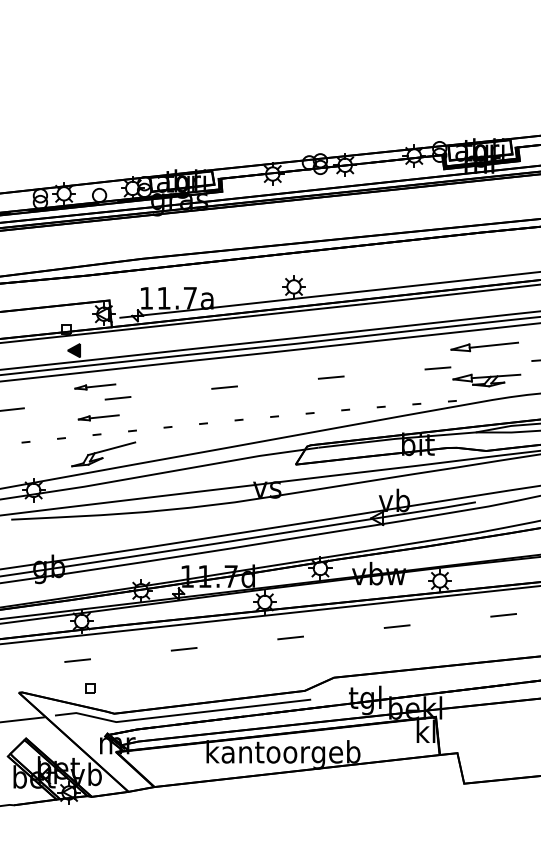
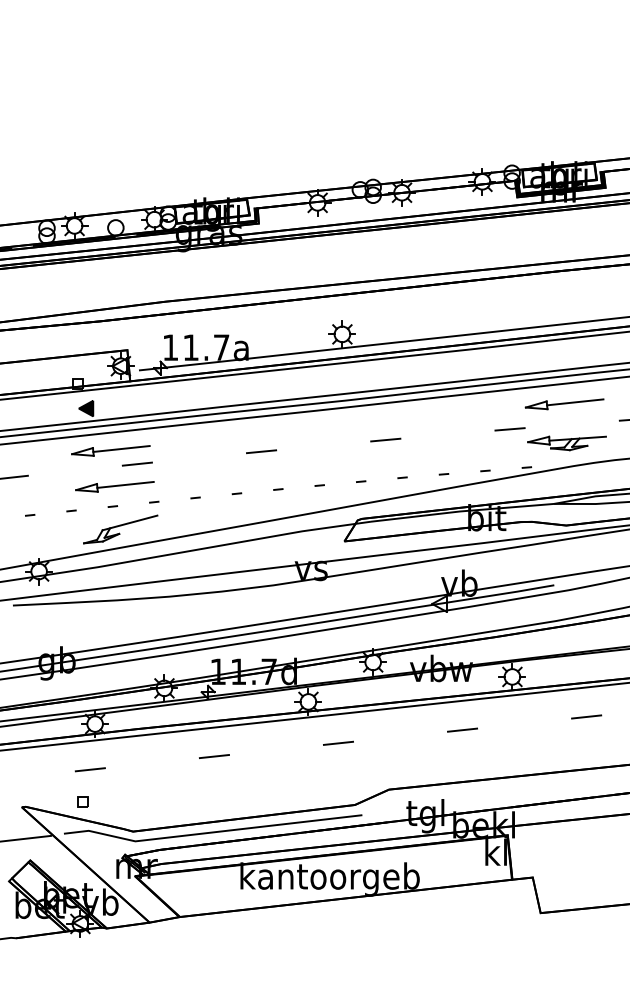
part: (94, 386) -> (110, 450), size x1.67
part: (98, 417) -> (114, 486), size x1.67
part: (89, 687) -> (82, 801), moved

